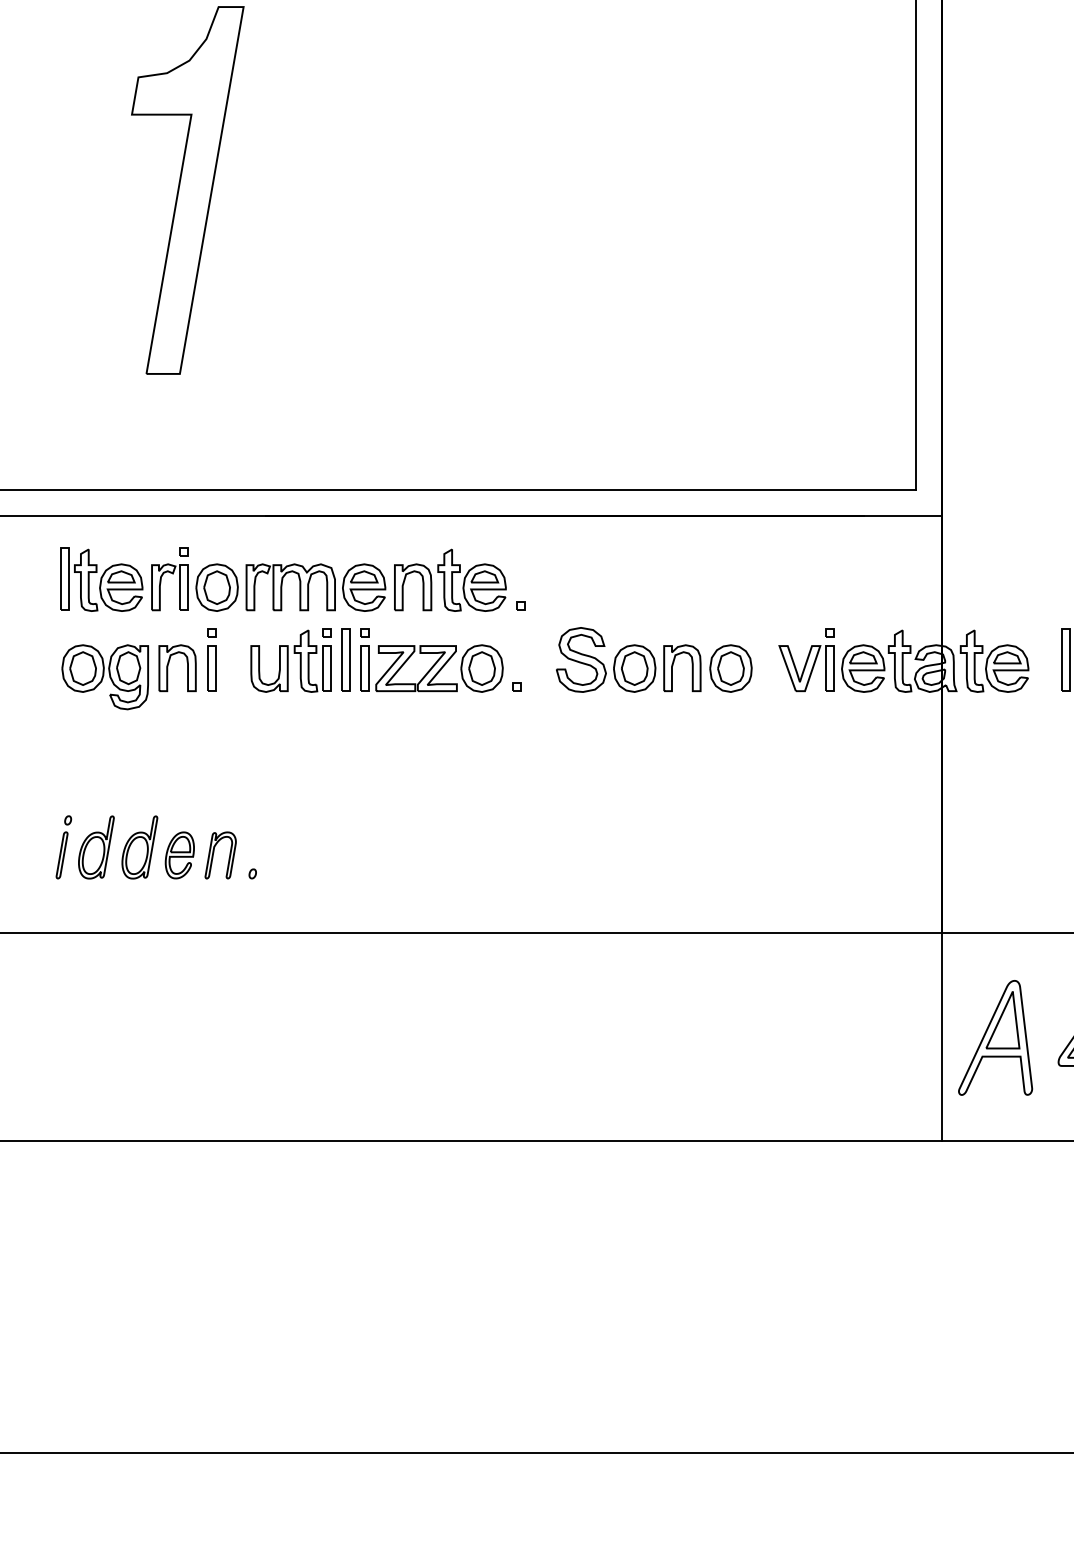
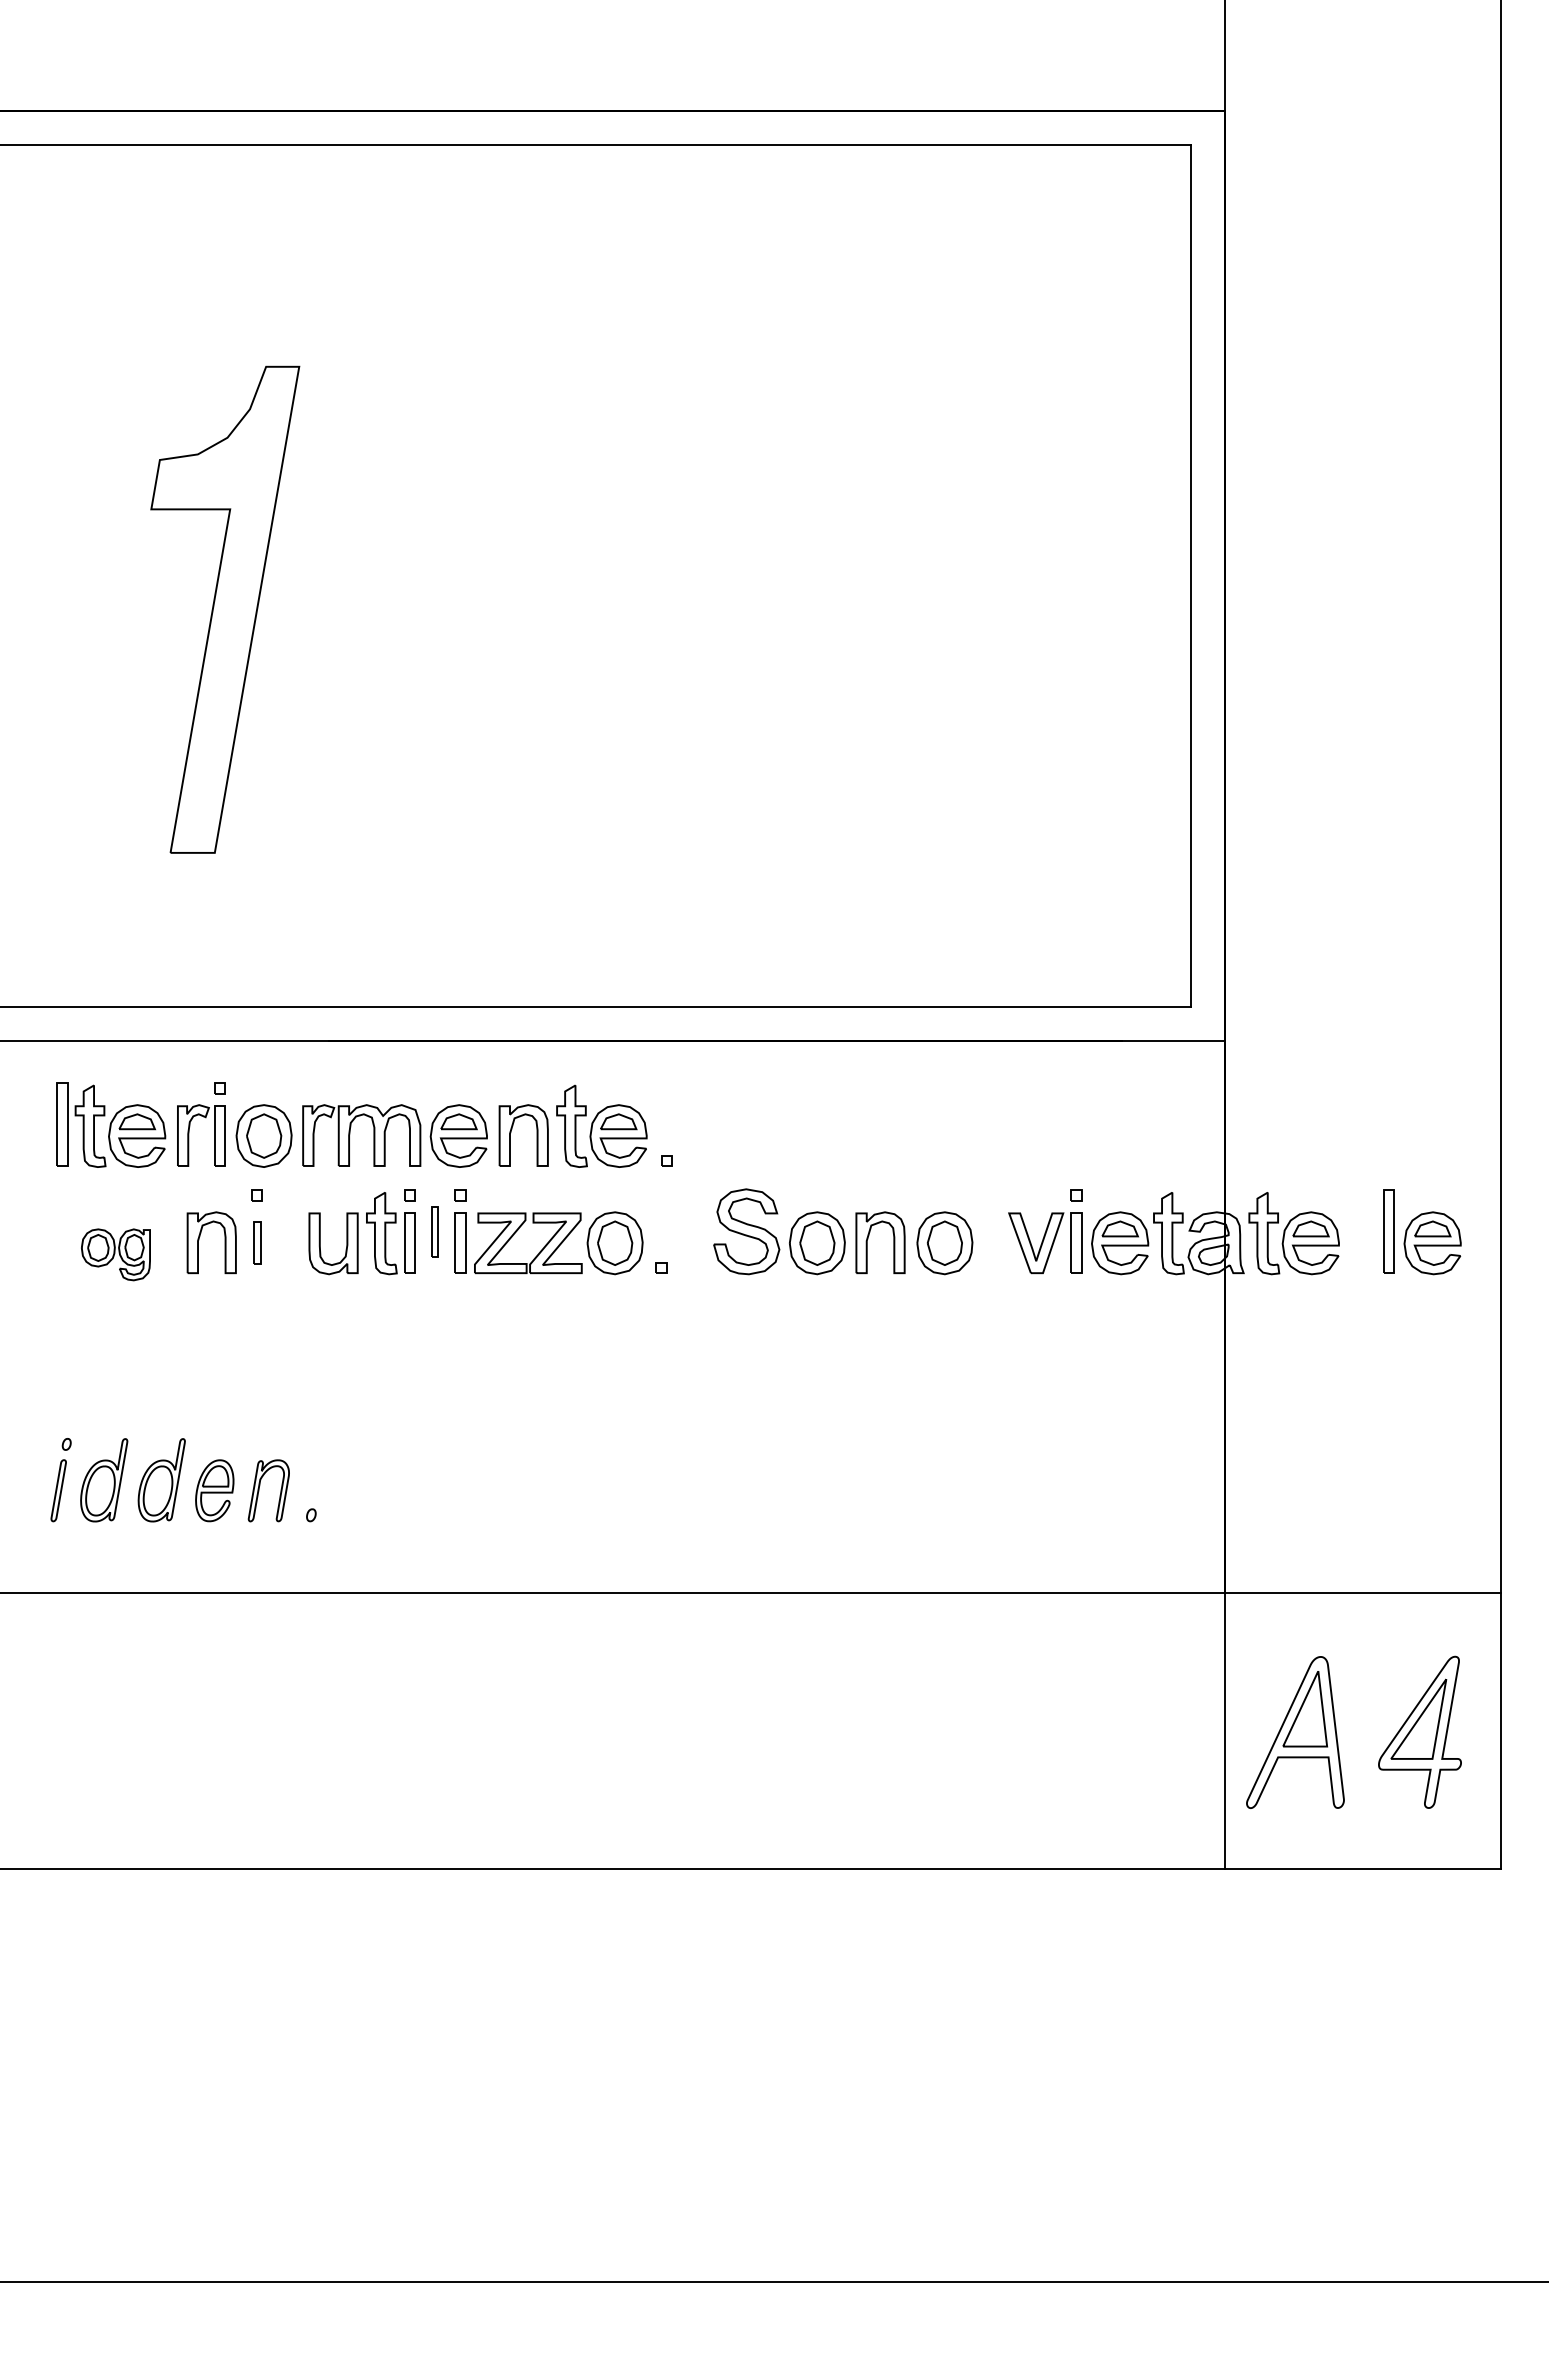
part: (345, 659) -> (434, 1231), size x0.6
part: (211, 668) -> (256, 1242), size x0.7
part: (104, 677) -> (115, 1254), size x0.6

